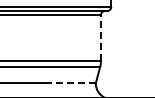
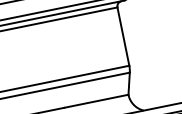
line: (100, 37) -> (122, 35), dashed -> solid
line: (69, 83) -> (95, 101), dashed -> solid

